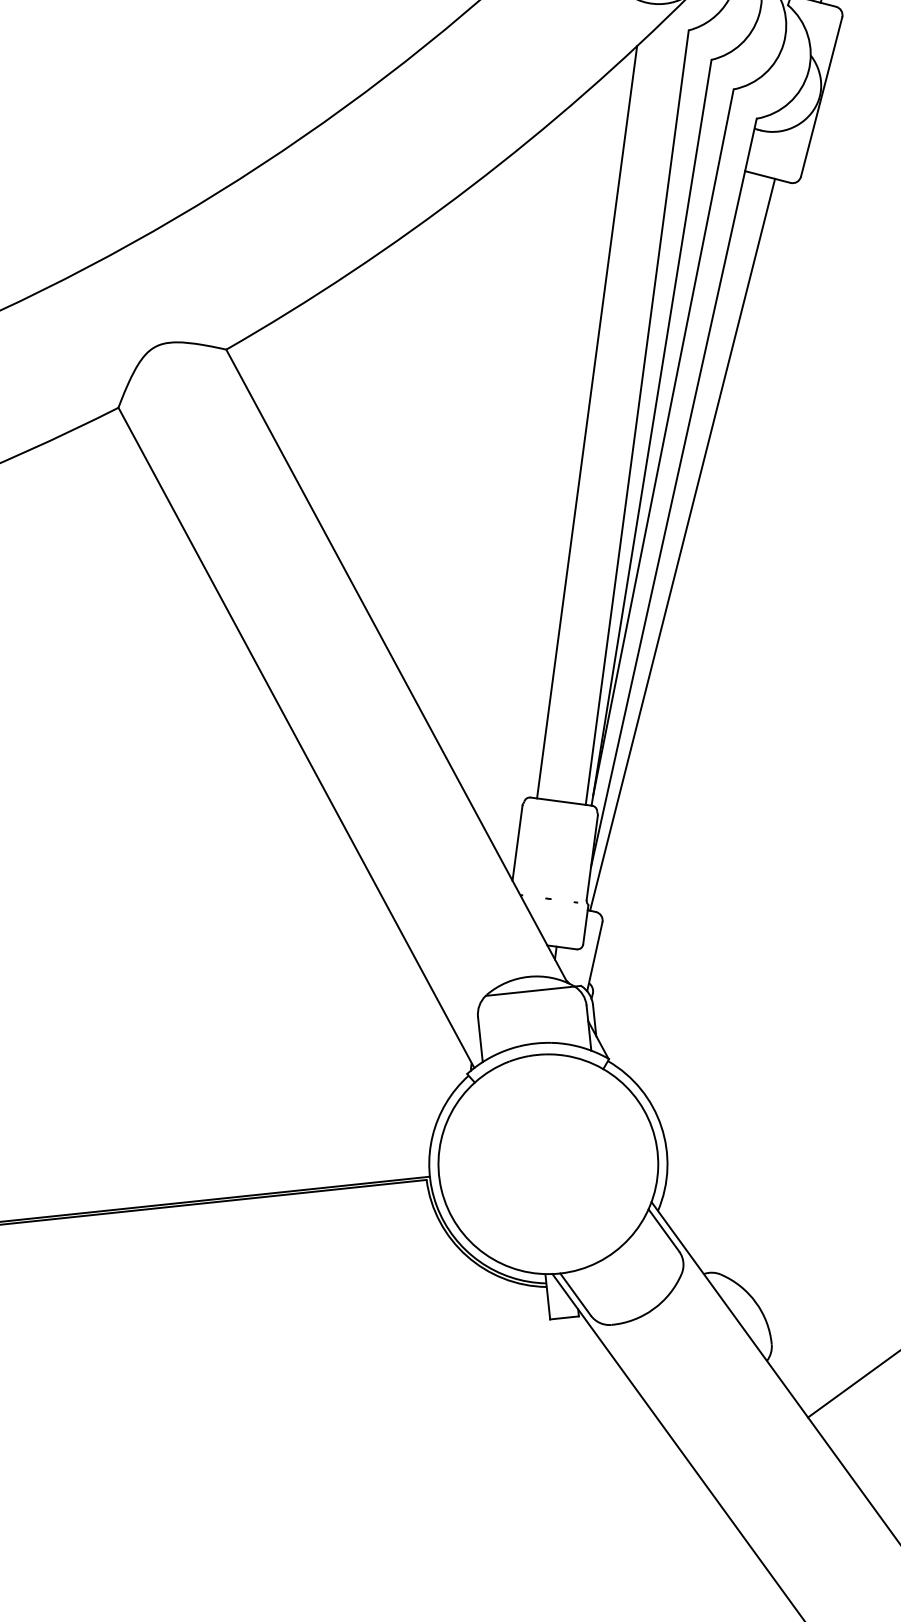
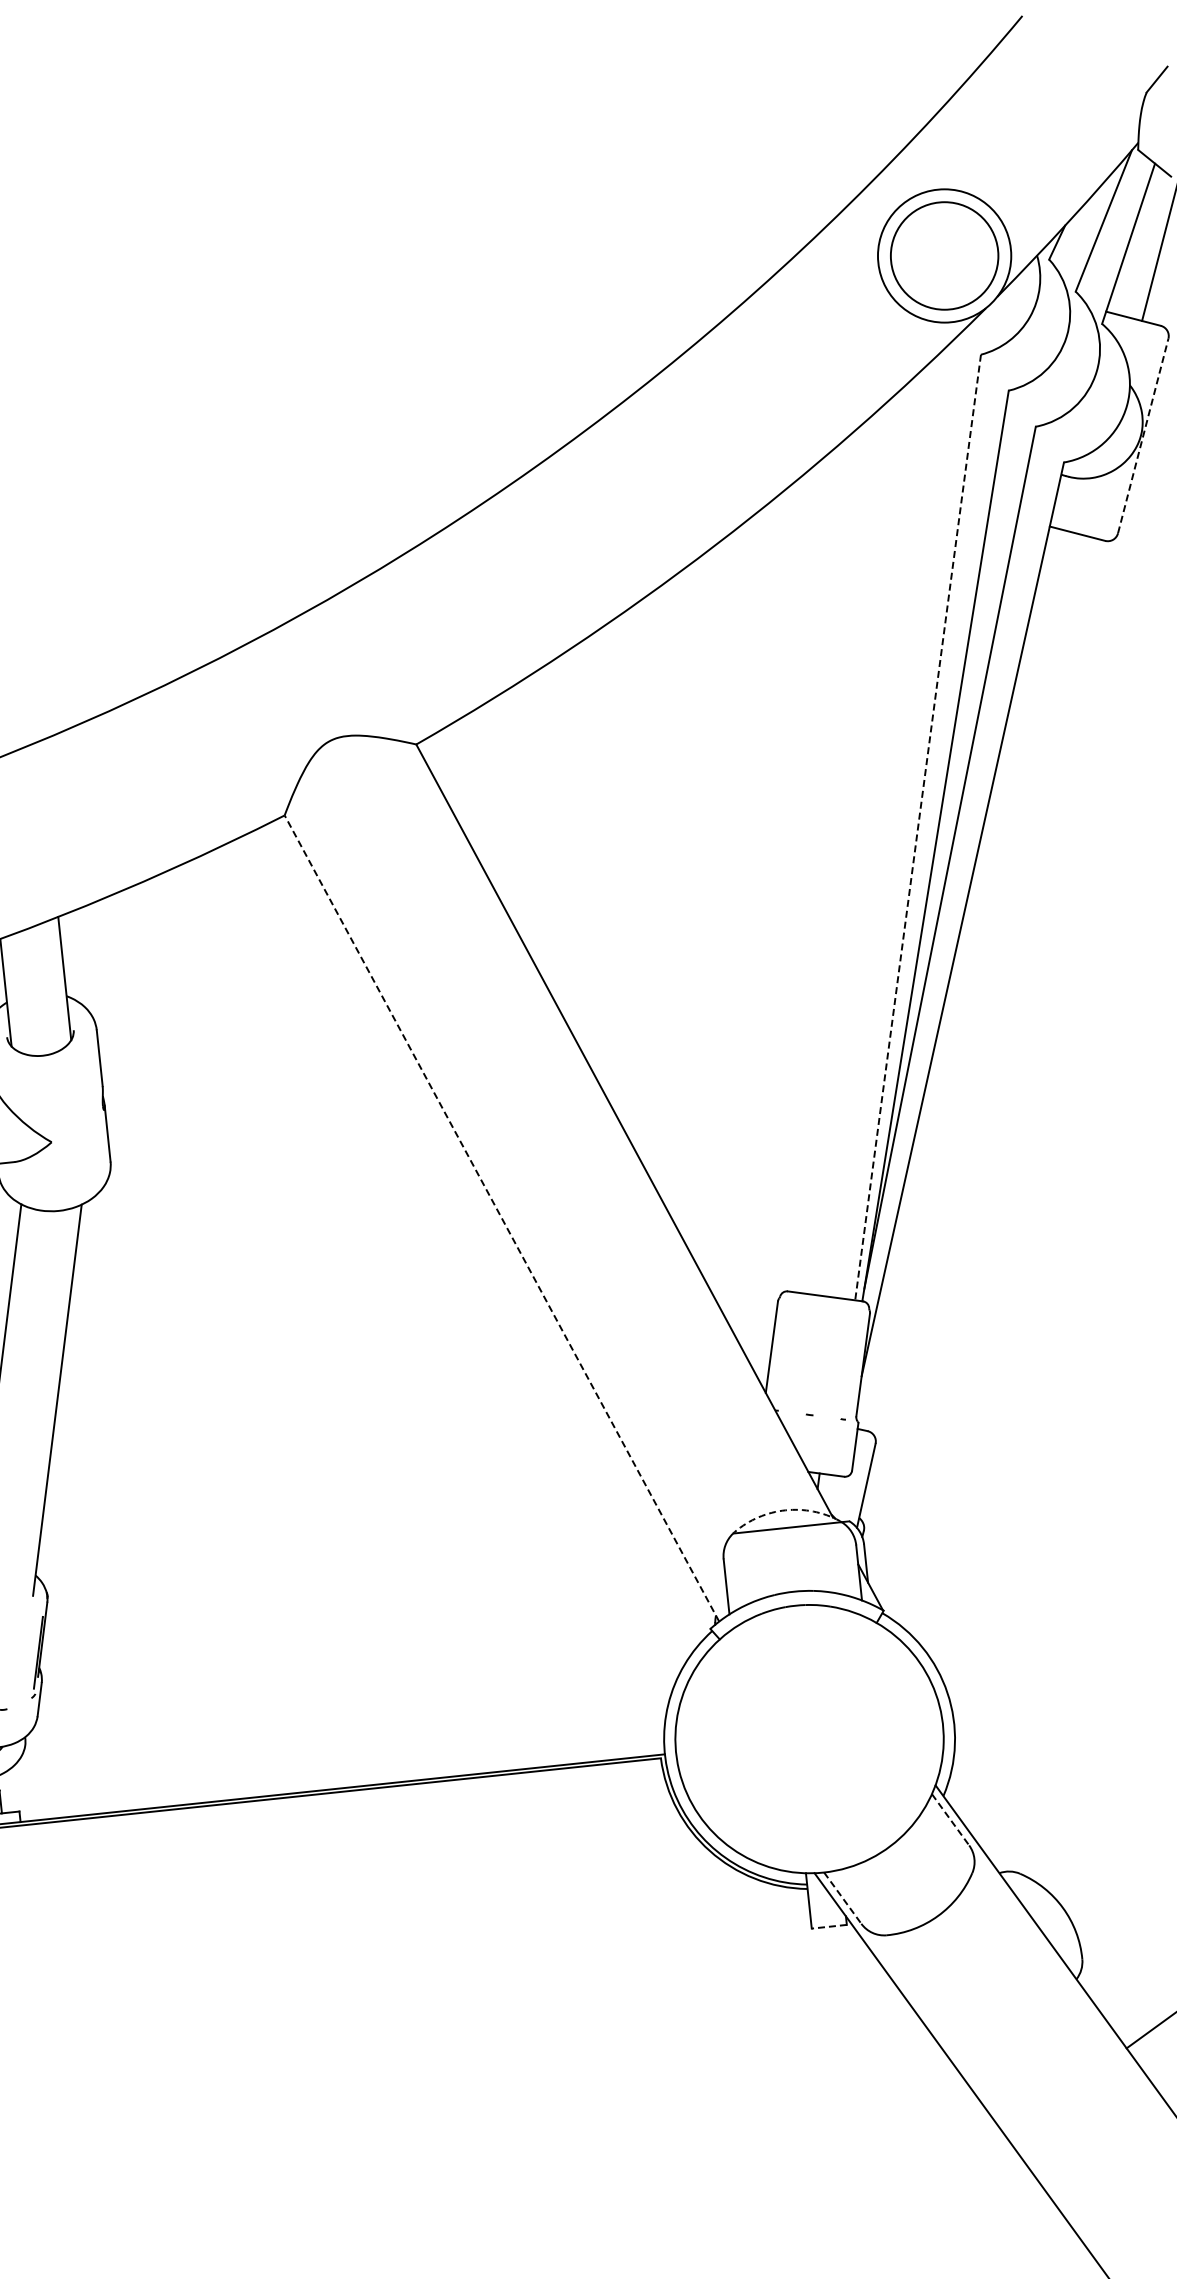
line: (821, 96) -> (1143, 435), solid -> dashed
line: (637, 417) -> (918, 827), solid -> dashed
line: (586, 421) -> (856, 832), removed
line: (682, 544) -> (973, 982), removed
line: (296, 737) -> (501, 1218), solid -> dashed
arc: (528, 977) -> (785, 1510), solid -> dashed
line: (663, 1230) -> (950, 1819), solid -> dashed
line: (575, 1294) -> (842, 1898), solid -> dashed
line: (564, 1317) -> (829, 1926), solid -> dashed

